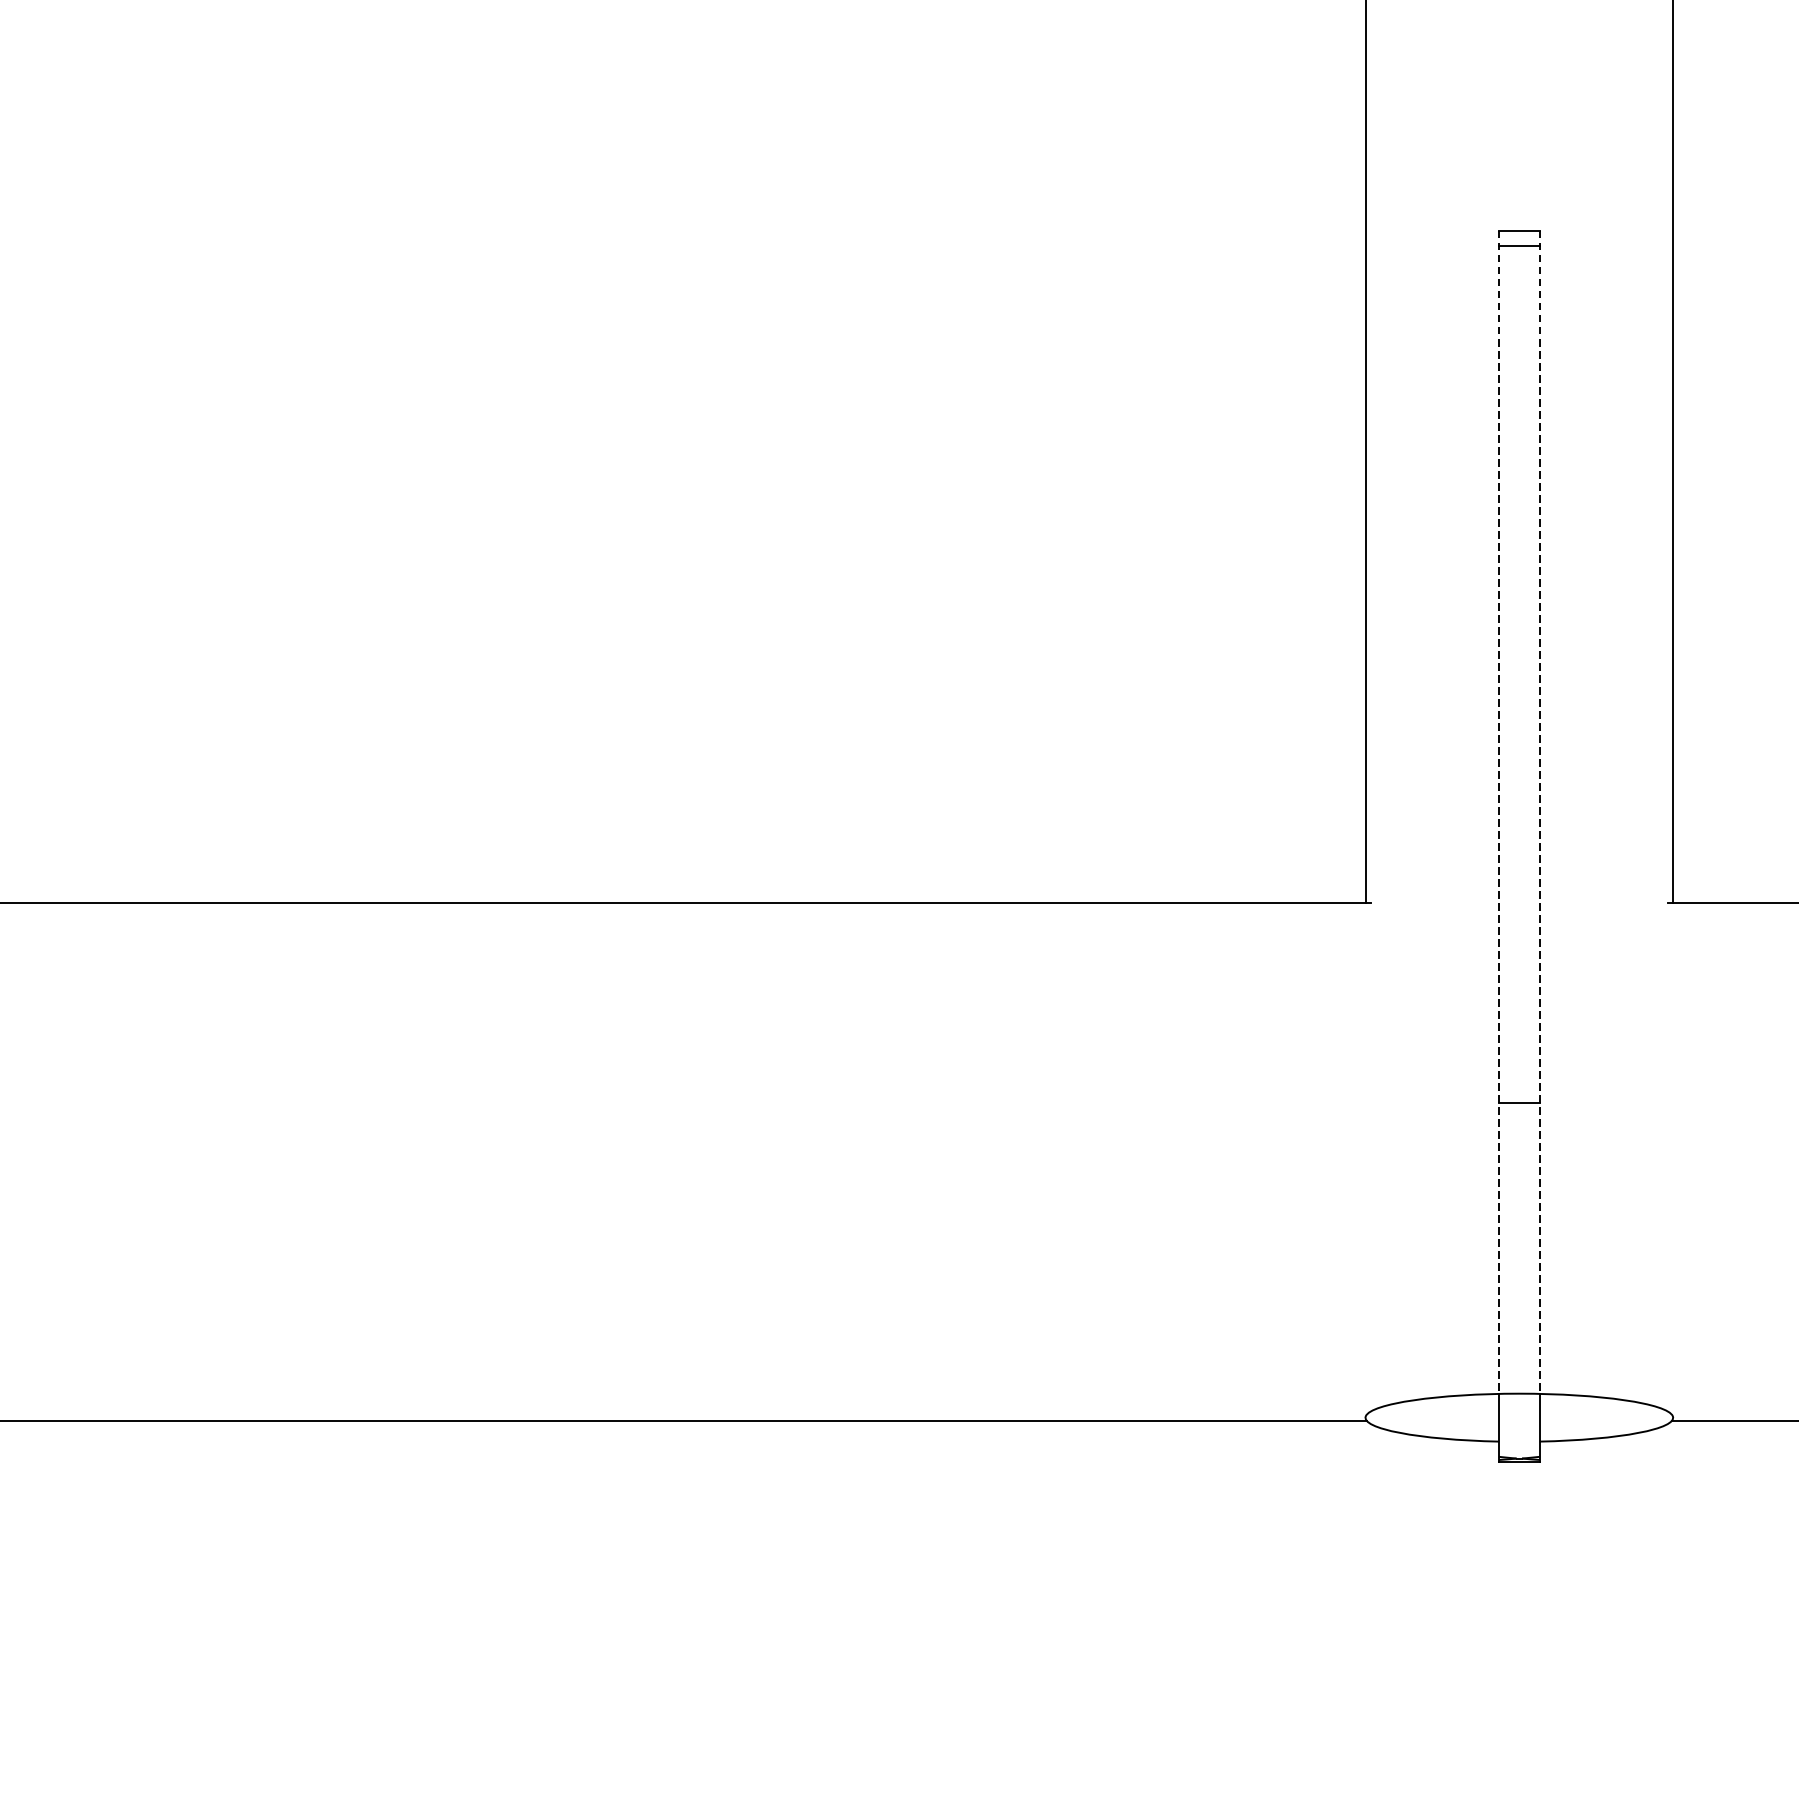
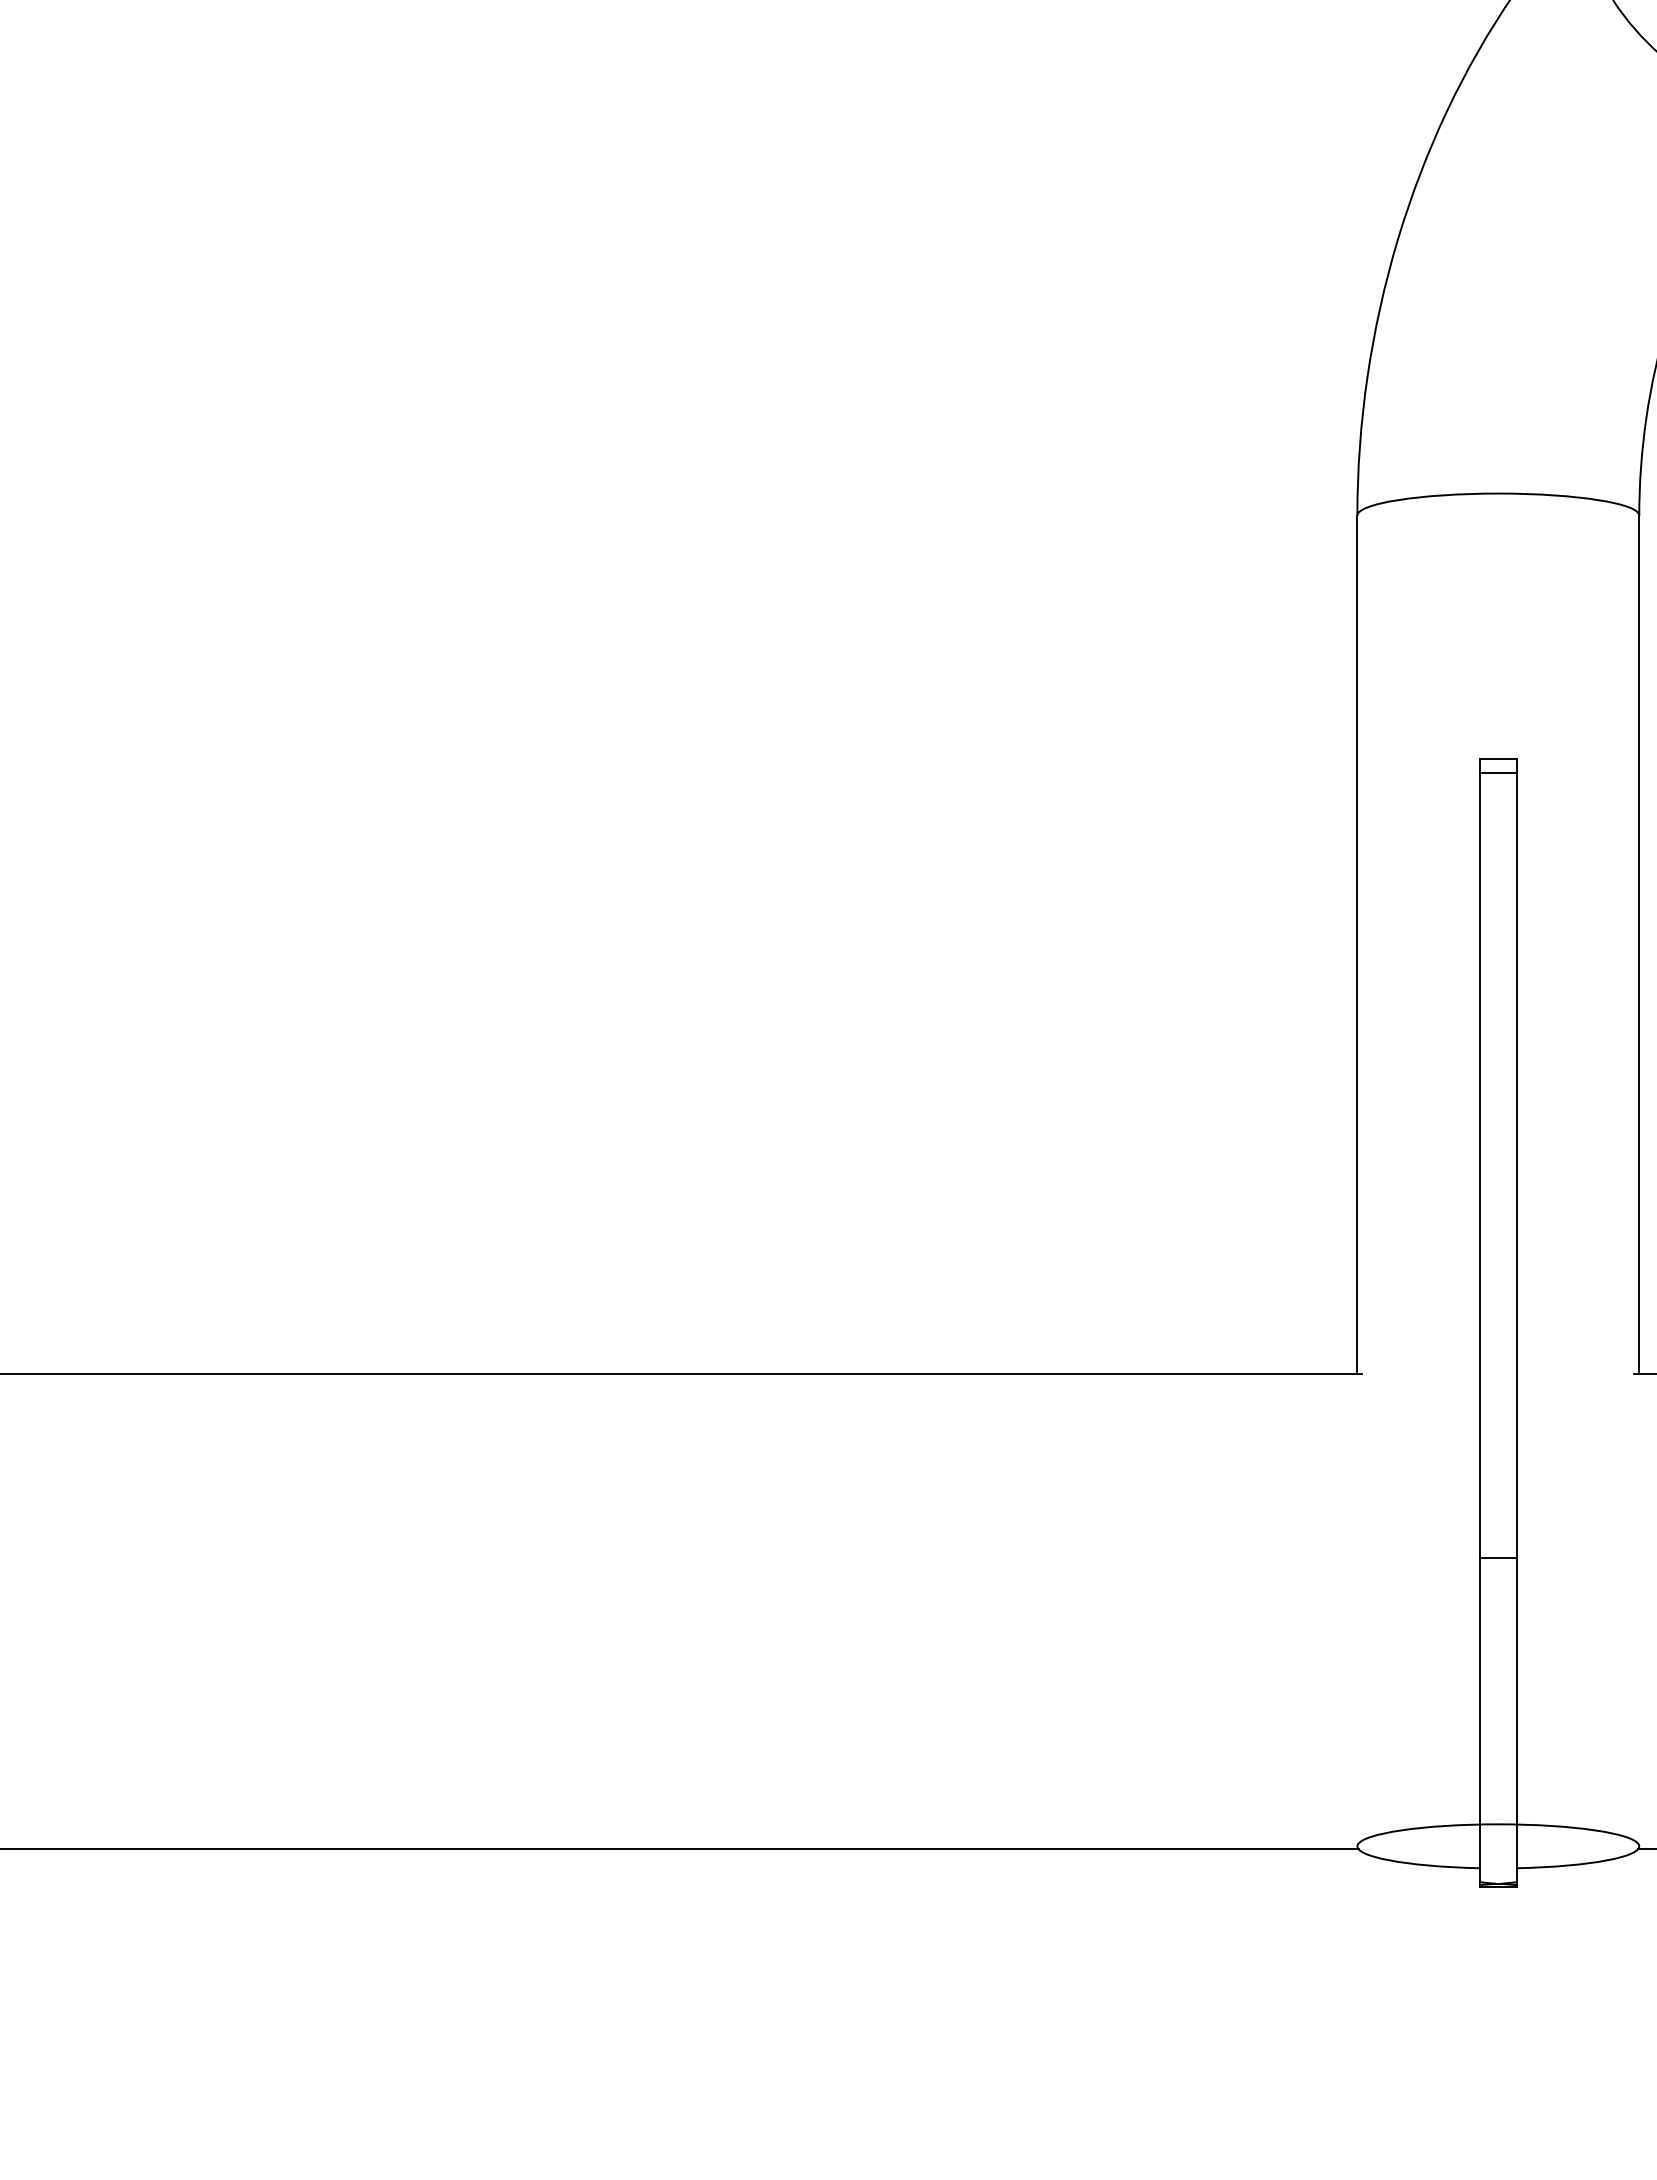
line: (1498, 812) -> (1479, 1291), dashed -> solid
line: (1540, 812) -> (1517, 1291), dashed -> solid

